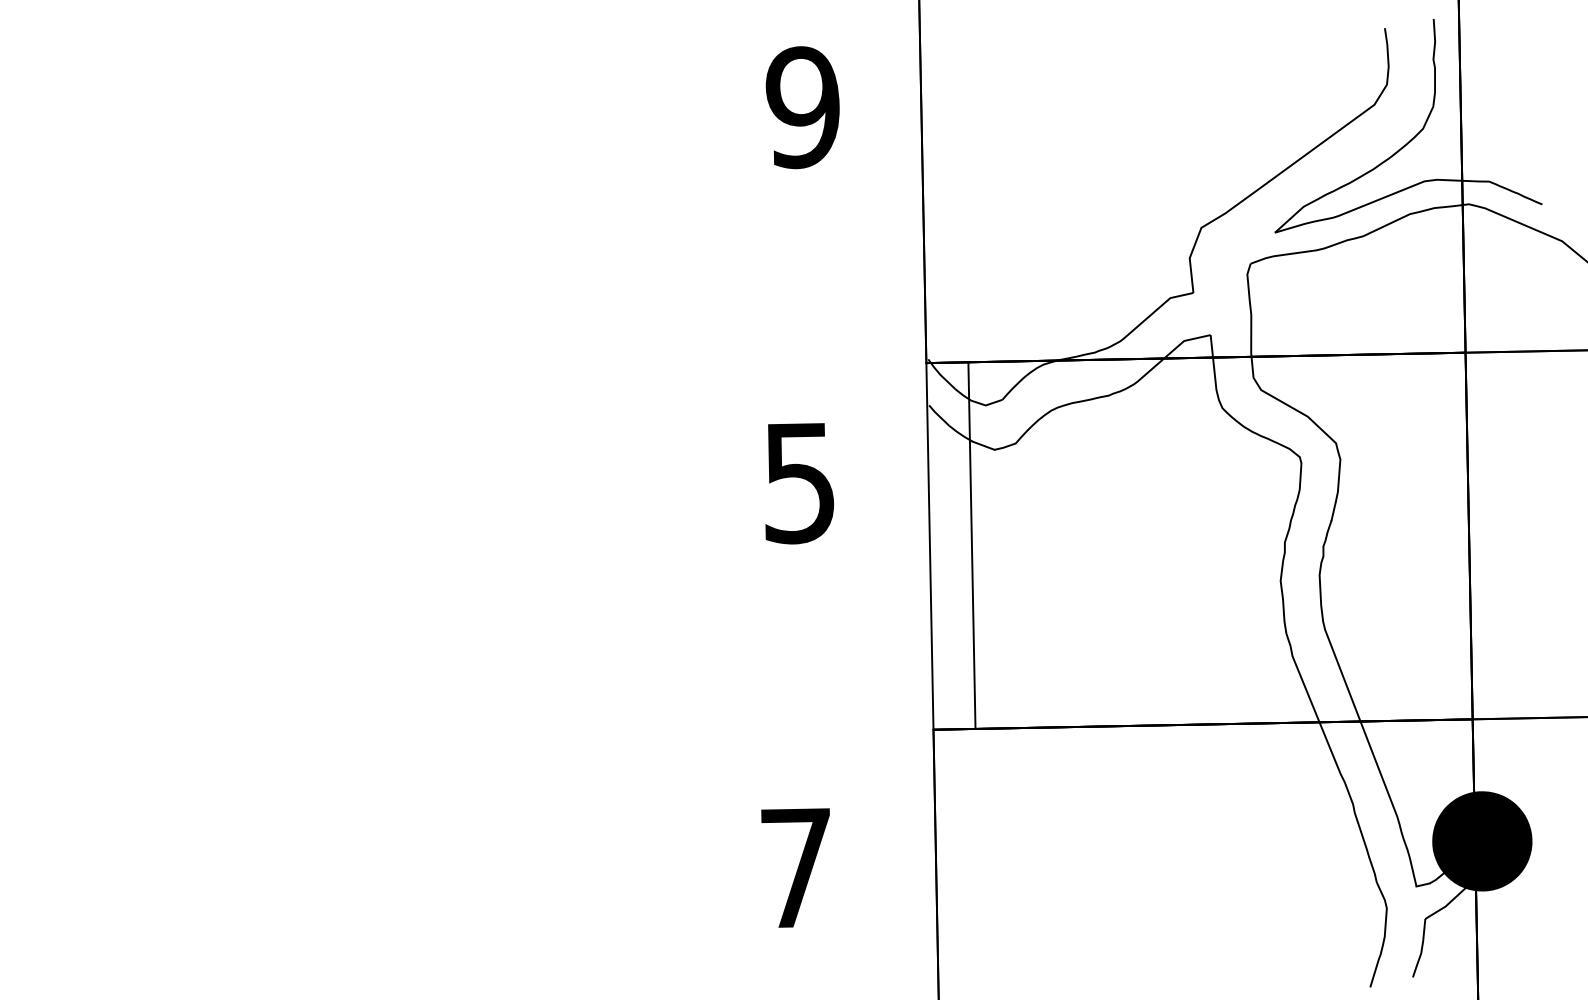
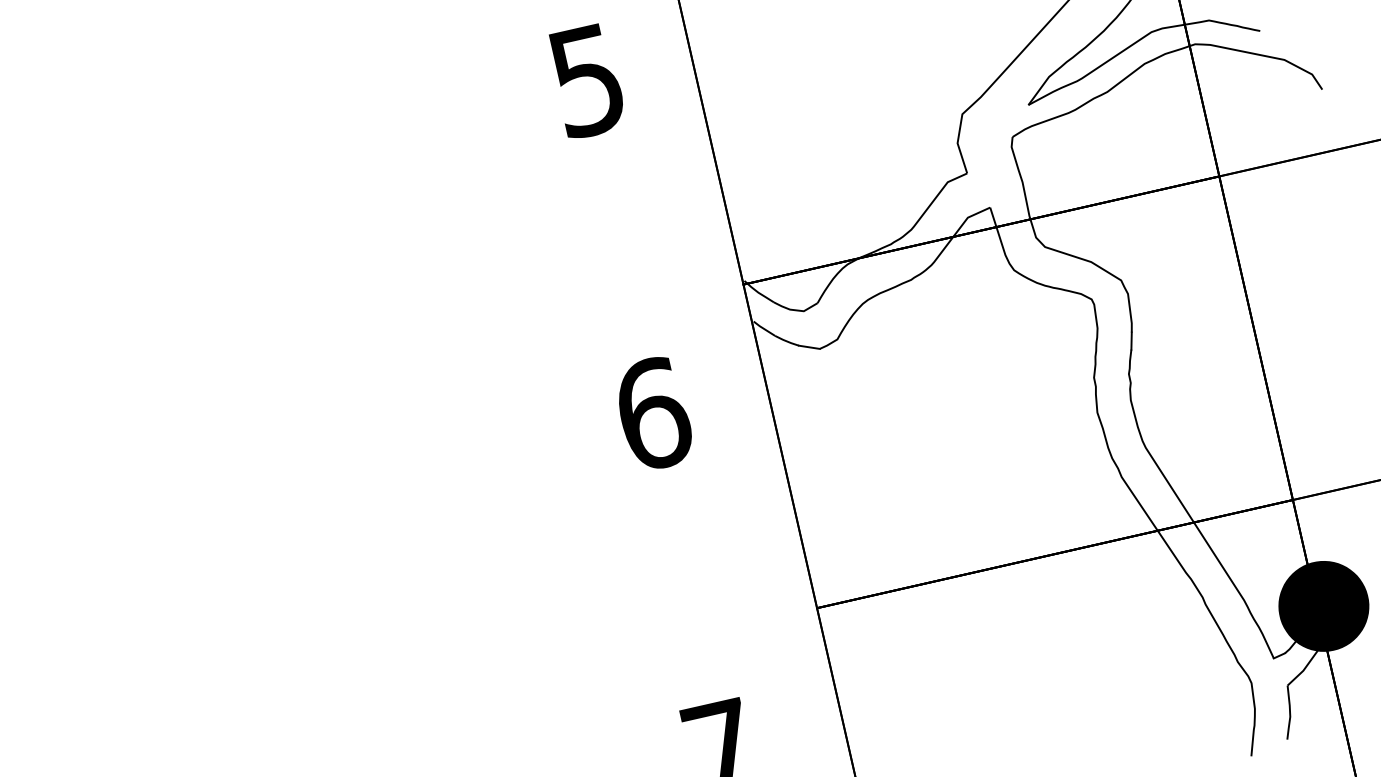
text: (802, 107) -> (586, 80), 9 -> 5
text: (800, 482) -> (653, 413), 5 -> 6
line: (971, 545) -> (779, 446), moved

